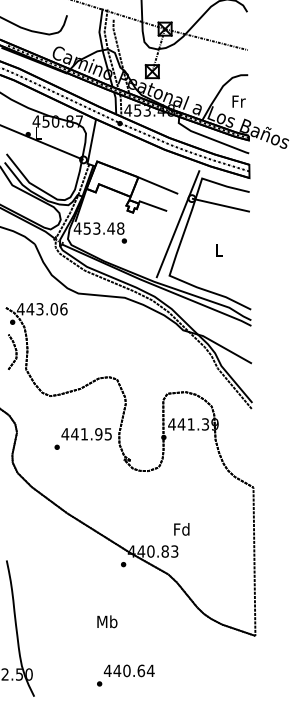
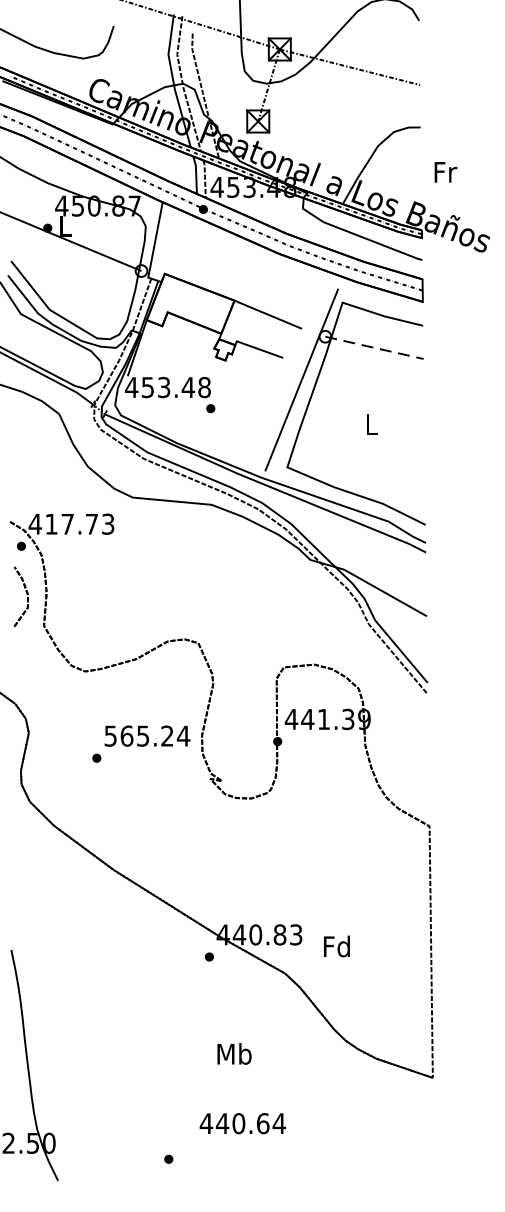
text: (238, 101) -> (444, 172), moved
line: (220, 205) -> (373, 348), solid -> dashed
text: (46, 309) -> (78, 524), 443.06 -> 417.73
text: (86, 434) -> (146, 736), 441.95 -> 565.24
text: (181, 529) -> (336, 946), moved
text: (107, 621) -> (234, 1053), moved
text: (128, 670) -> (241, 1122), moved

